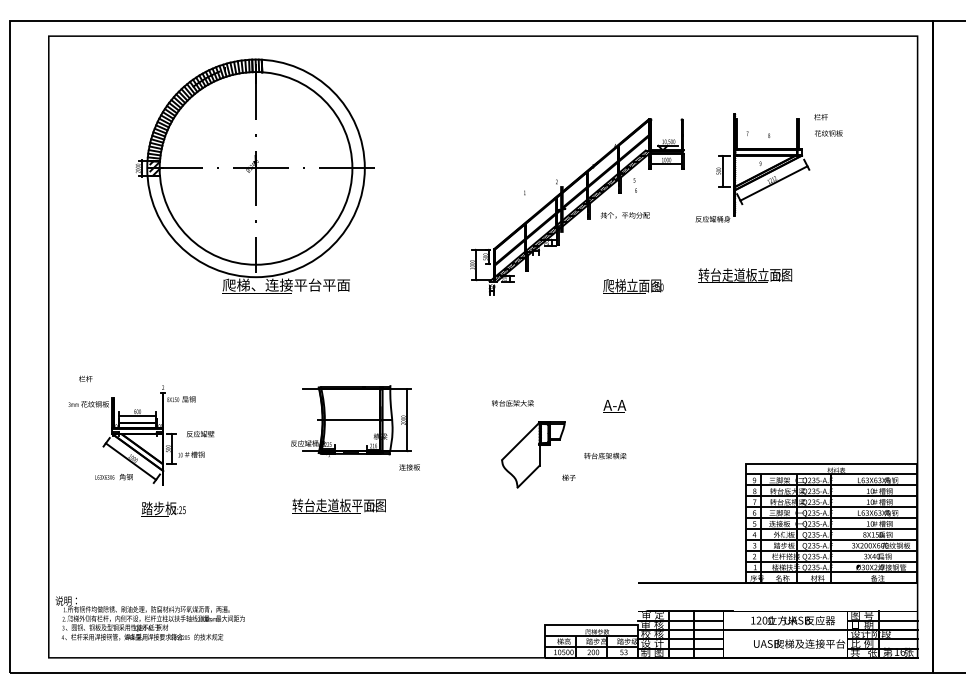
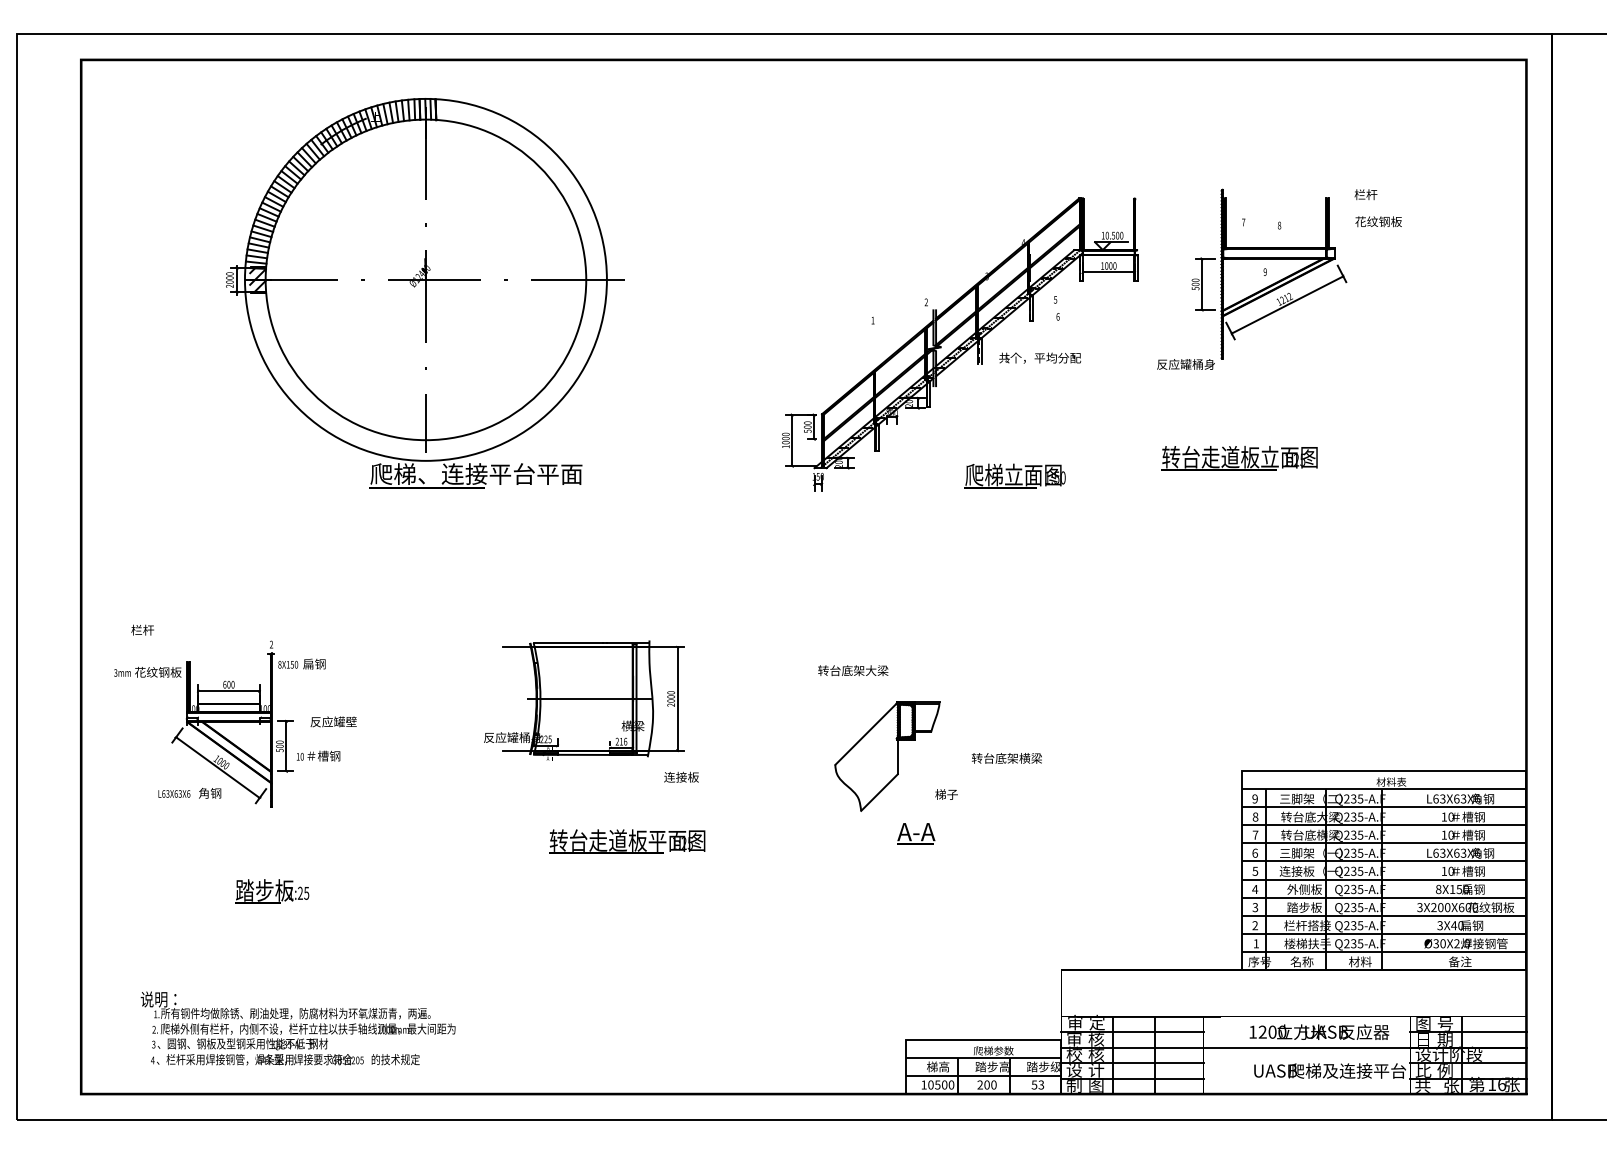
text: (633, 286) -> (1015, 476), moved
text: (614, 406) -> (915, 834), moved
text: (338, 505) -> (626, 840), moved
text: (163, 508) -> (272, 890), moved
text: (149, 618) -> (296, 1028), moved

